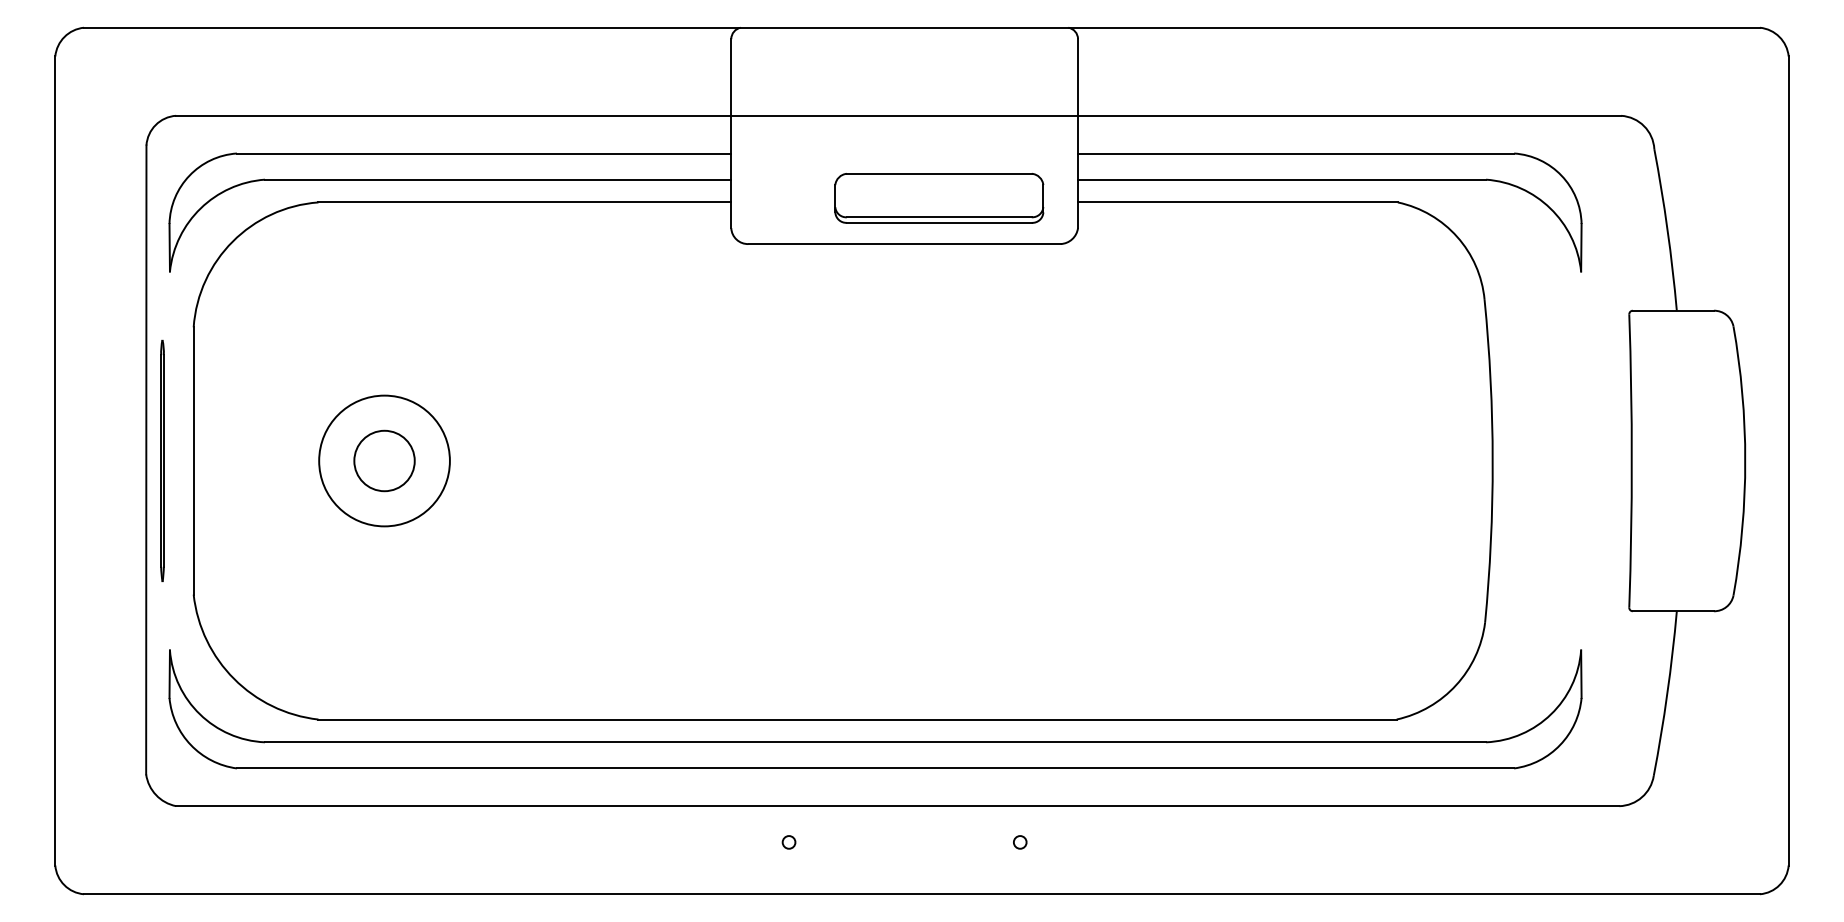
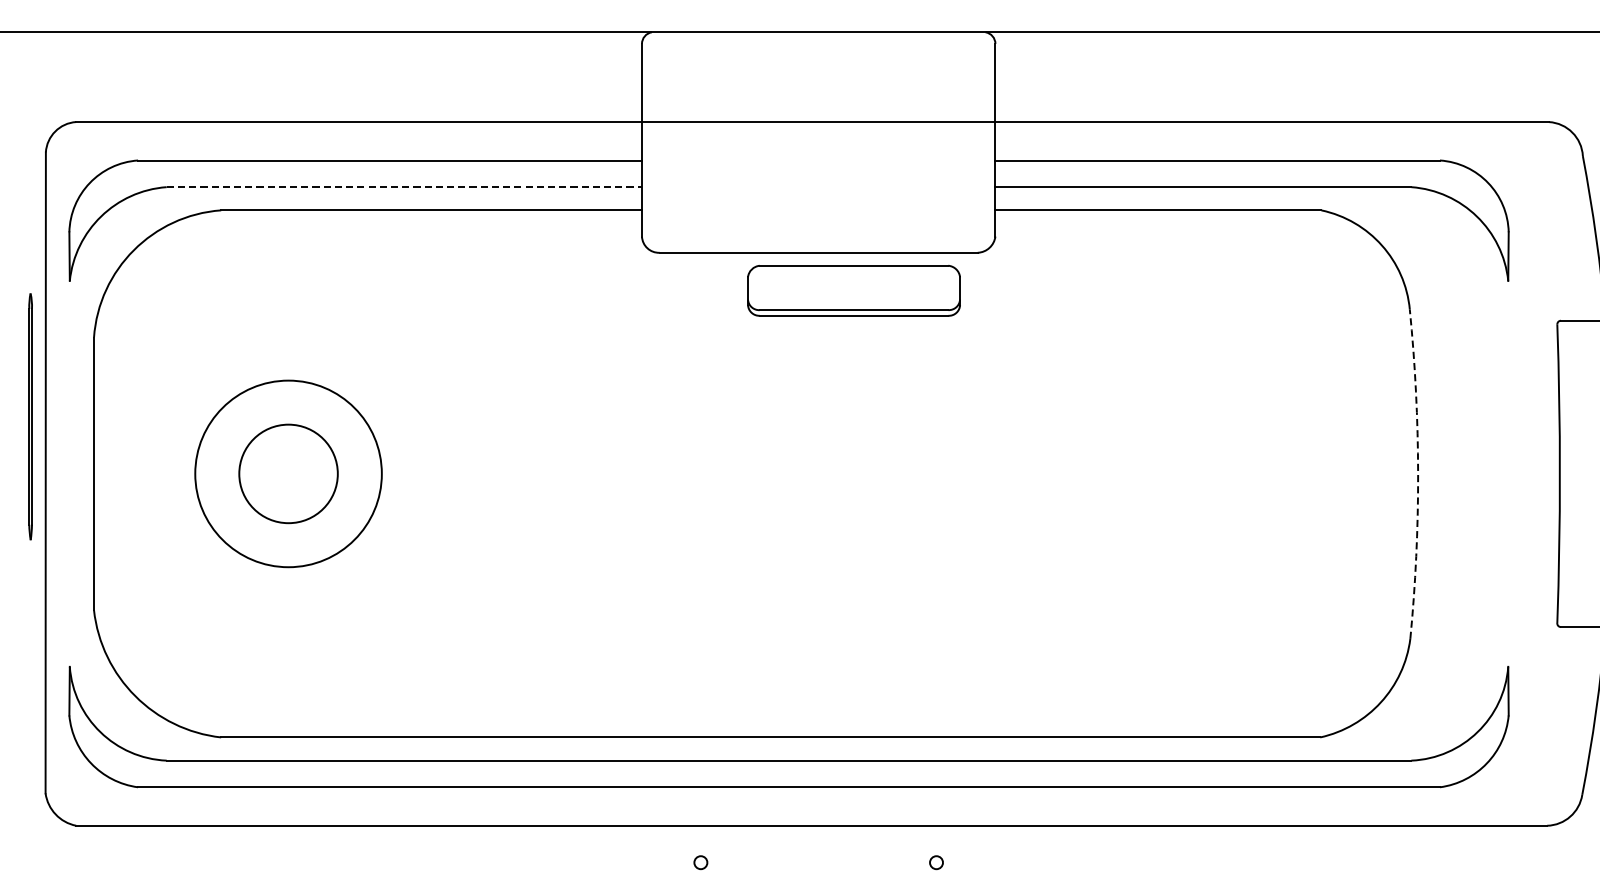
line: (498, 179) -> (404, 186), solid -> dashed
part: (939, 198) -> (854, 290), moved
line: (161, 460) -> (29, 416), moved
circle: (384, 460) -> (288, 473), size x1.4
circle: (384, 460) -> (288, 473), size x1.6
arc: (1492, 461) -> (1417, 474), solid -> dashed

